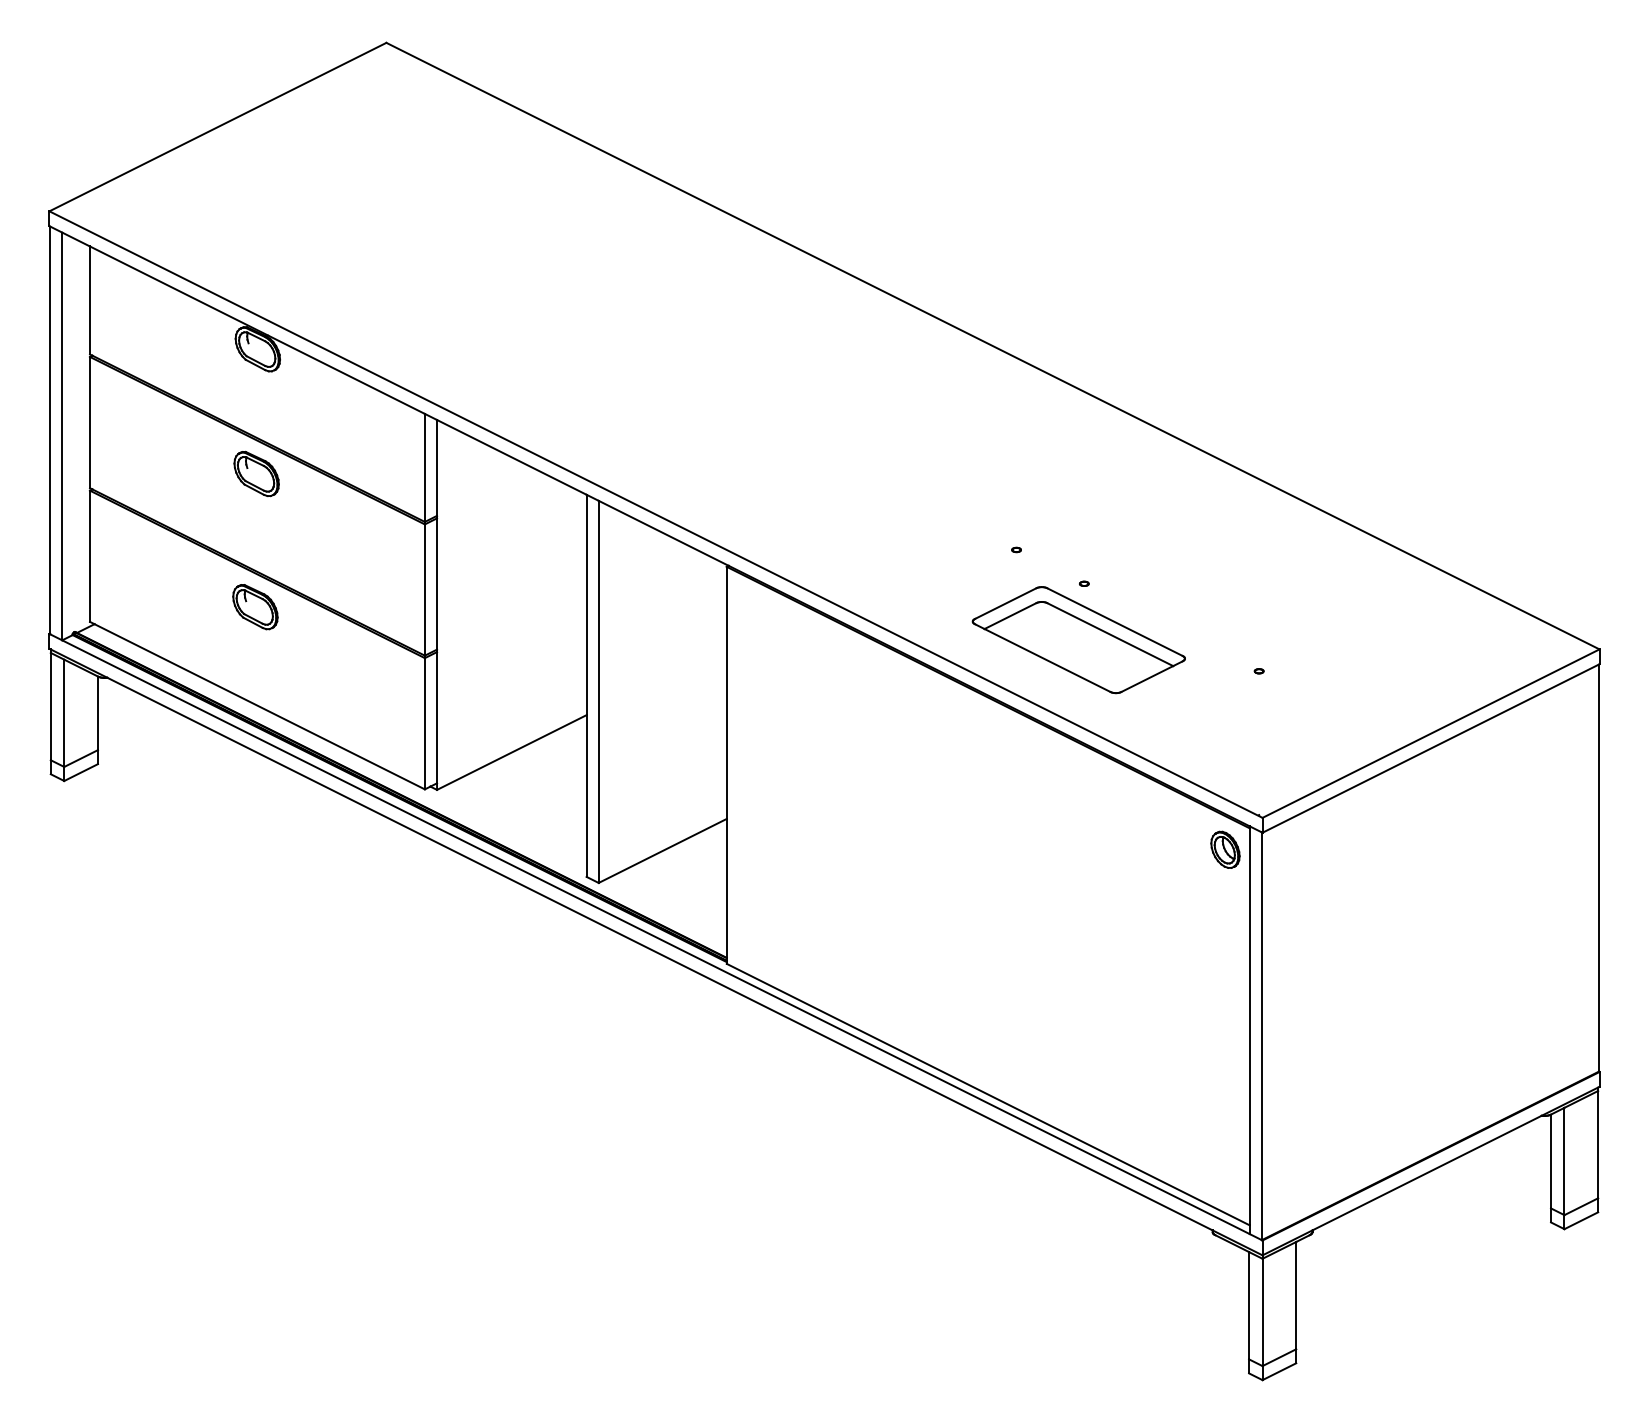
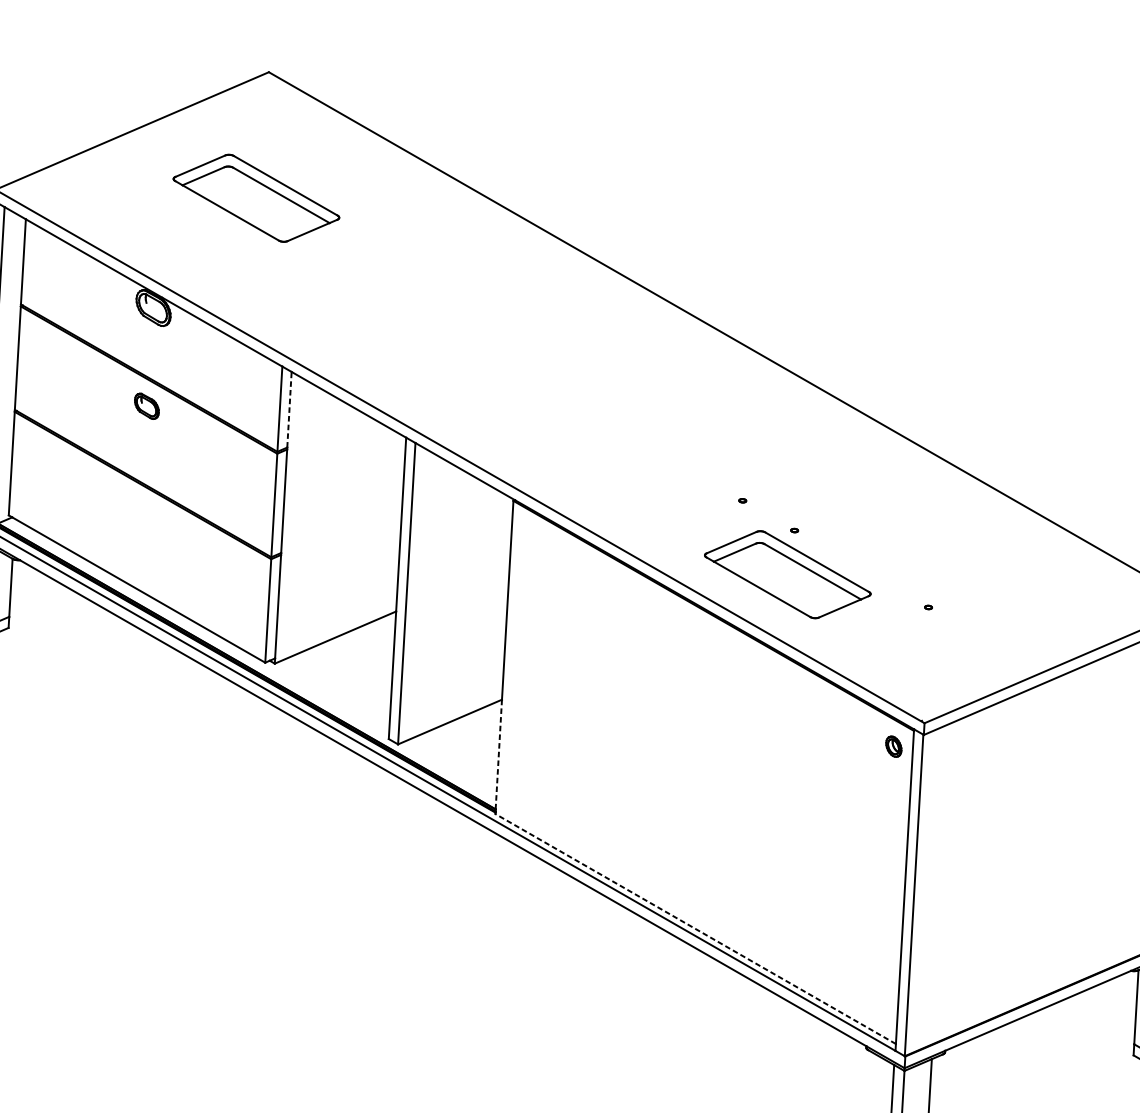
part: (379, 203) -> (256, 198), added
line: (437, 467) -> (289, 409), solid -> dashed
part: (256, 473) -> (146, 405), size x0.7
part: (255, 607) -> (139, 511), removed
part: (1225, 849) -> (893, 746), size x0.7
line: (726, 888) -> (498, 754), solid -> dashed
line: (987, 1094) -> (695, 928), solid -> dashed

